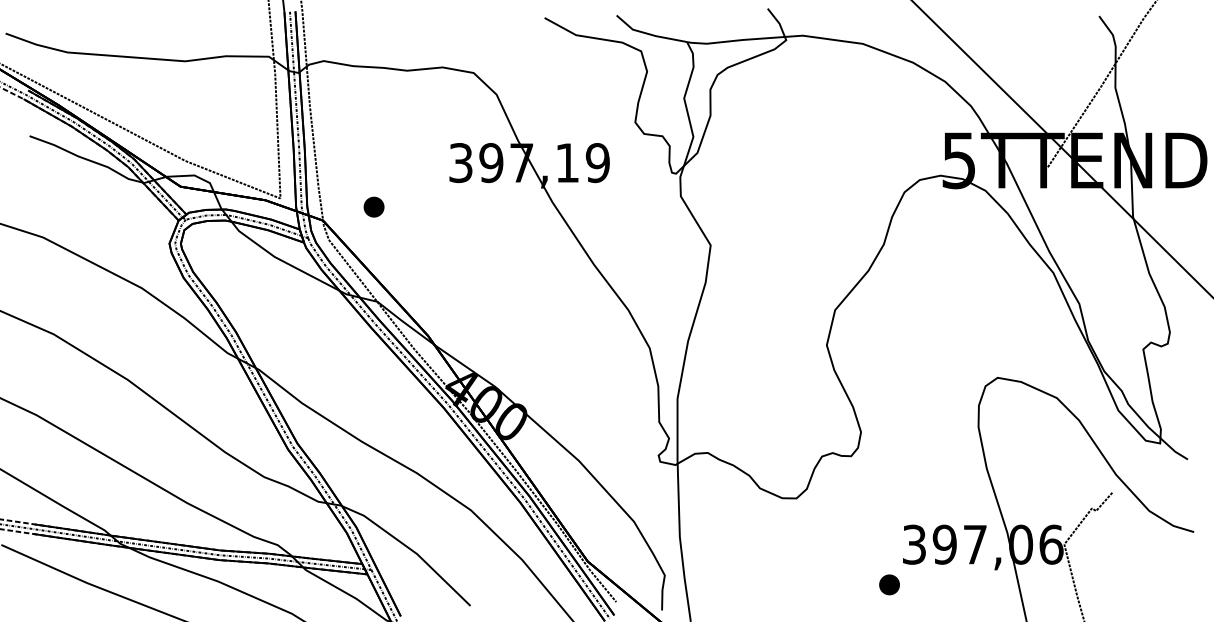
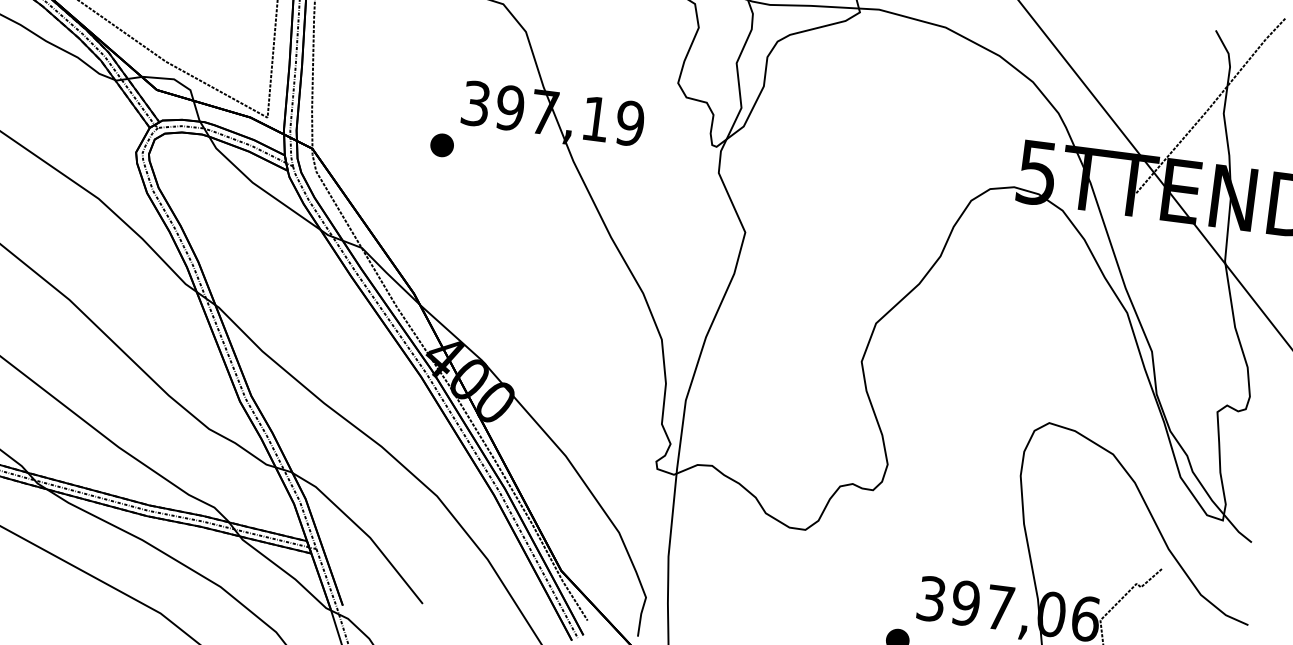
part: (373, 206) -> (441, 144), moved

